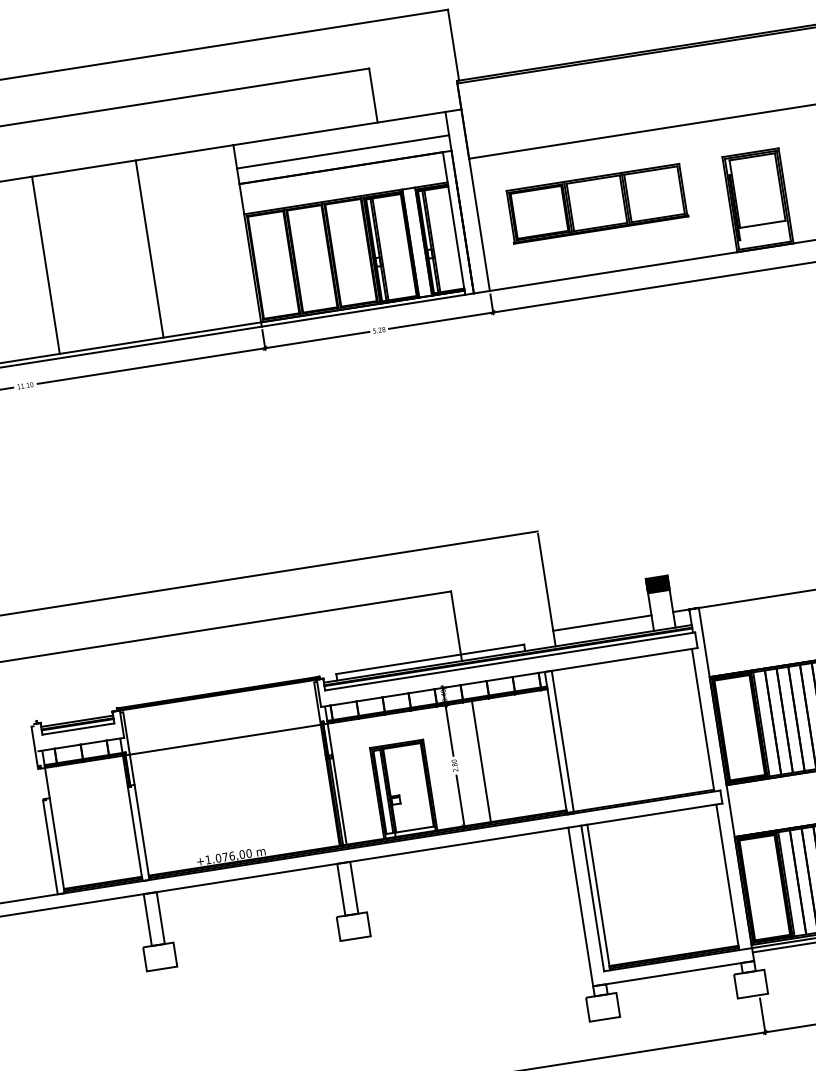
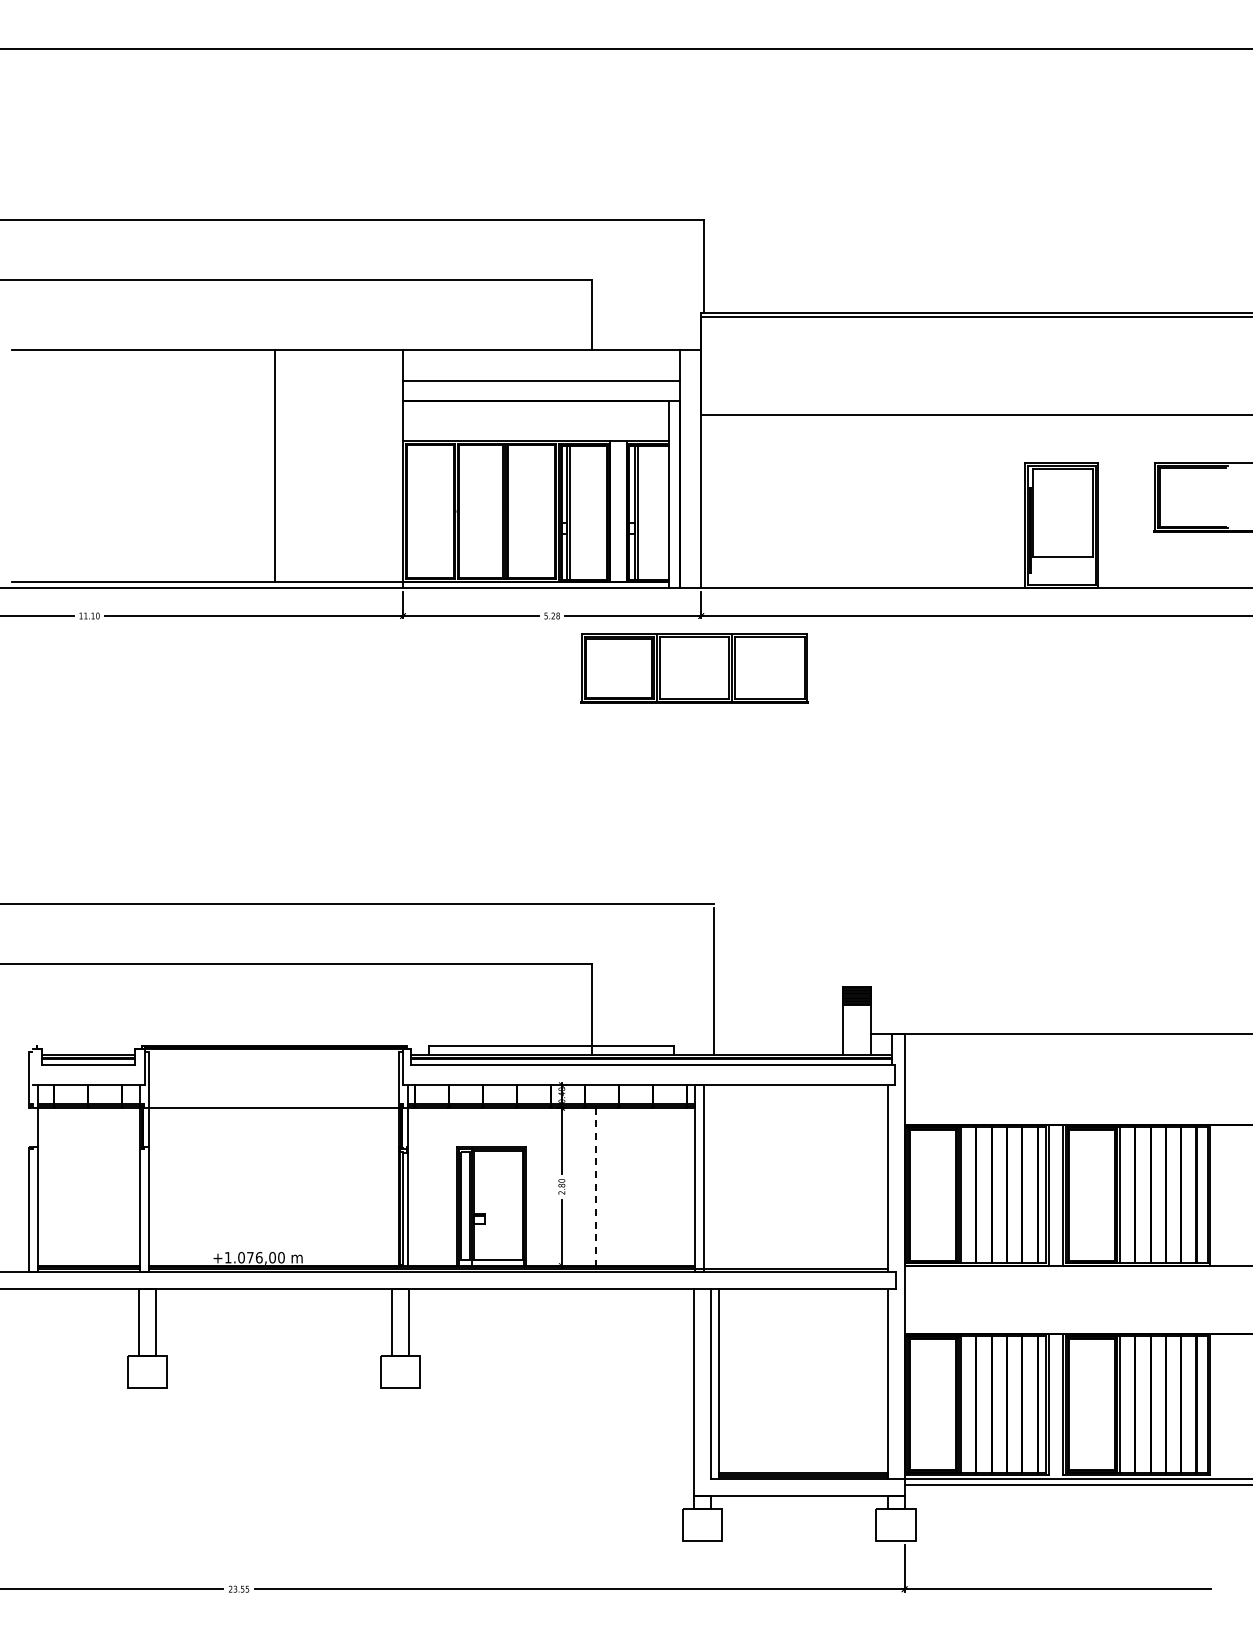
part: (597, 203) -> (694, 668), moved
line: (45, 265) -> (139, 466), removed
line: (602, 623) -> (778, 1034), removed
line: (481, 762) -> (596, 1187), solid -> dashed

